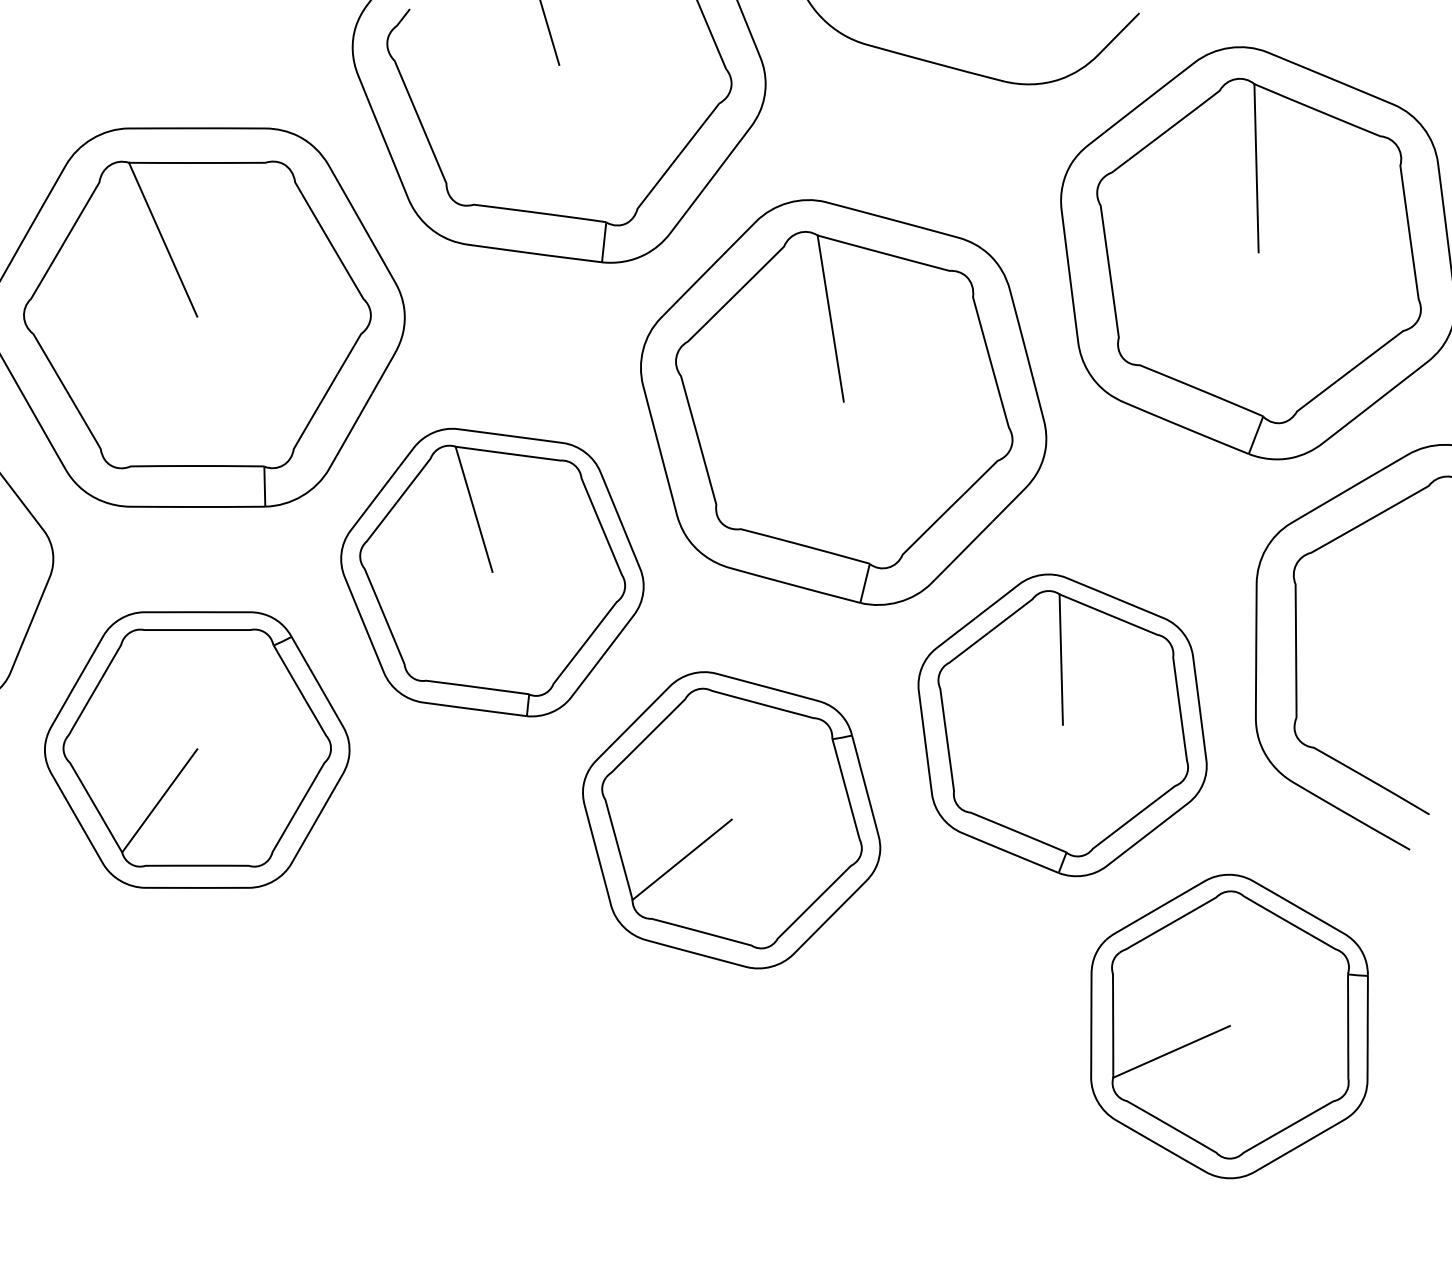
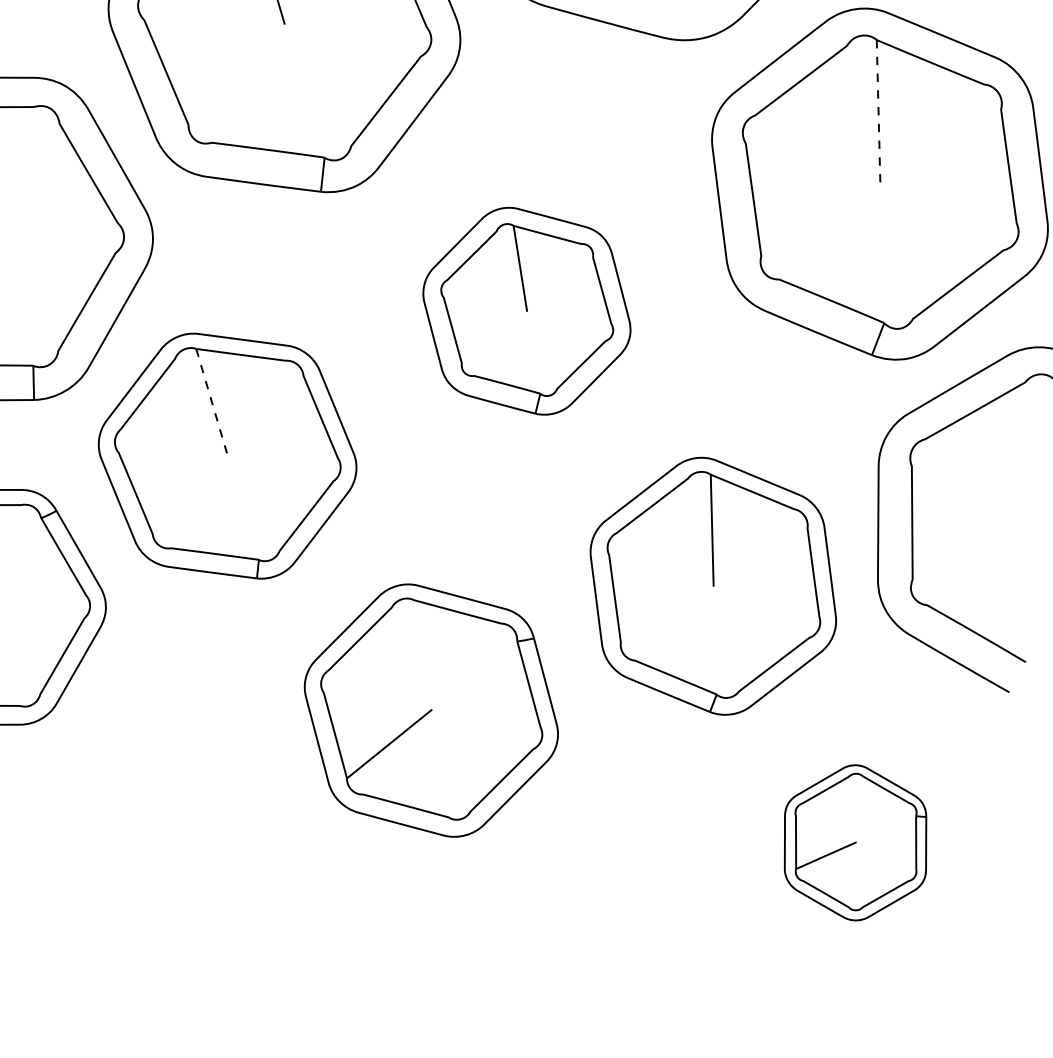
line: (1256, 168) -> (878, 111), solid -> dashed
part: (843, 402) -> (526, 311), size x0.6
line: (474, 509) -> (212, 402), solid -> dashed
part: (731, 820) -> (431, 710), moved
part: (1229, 1026) -> (855, 842), size x0.6

